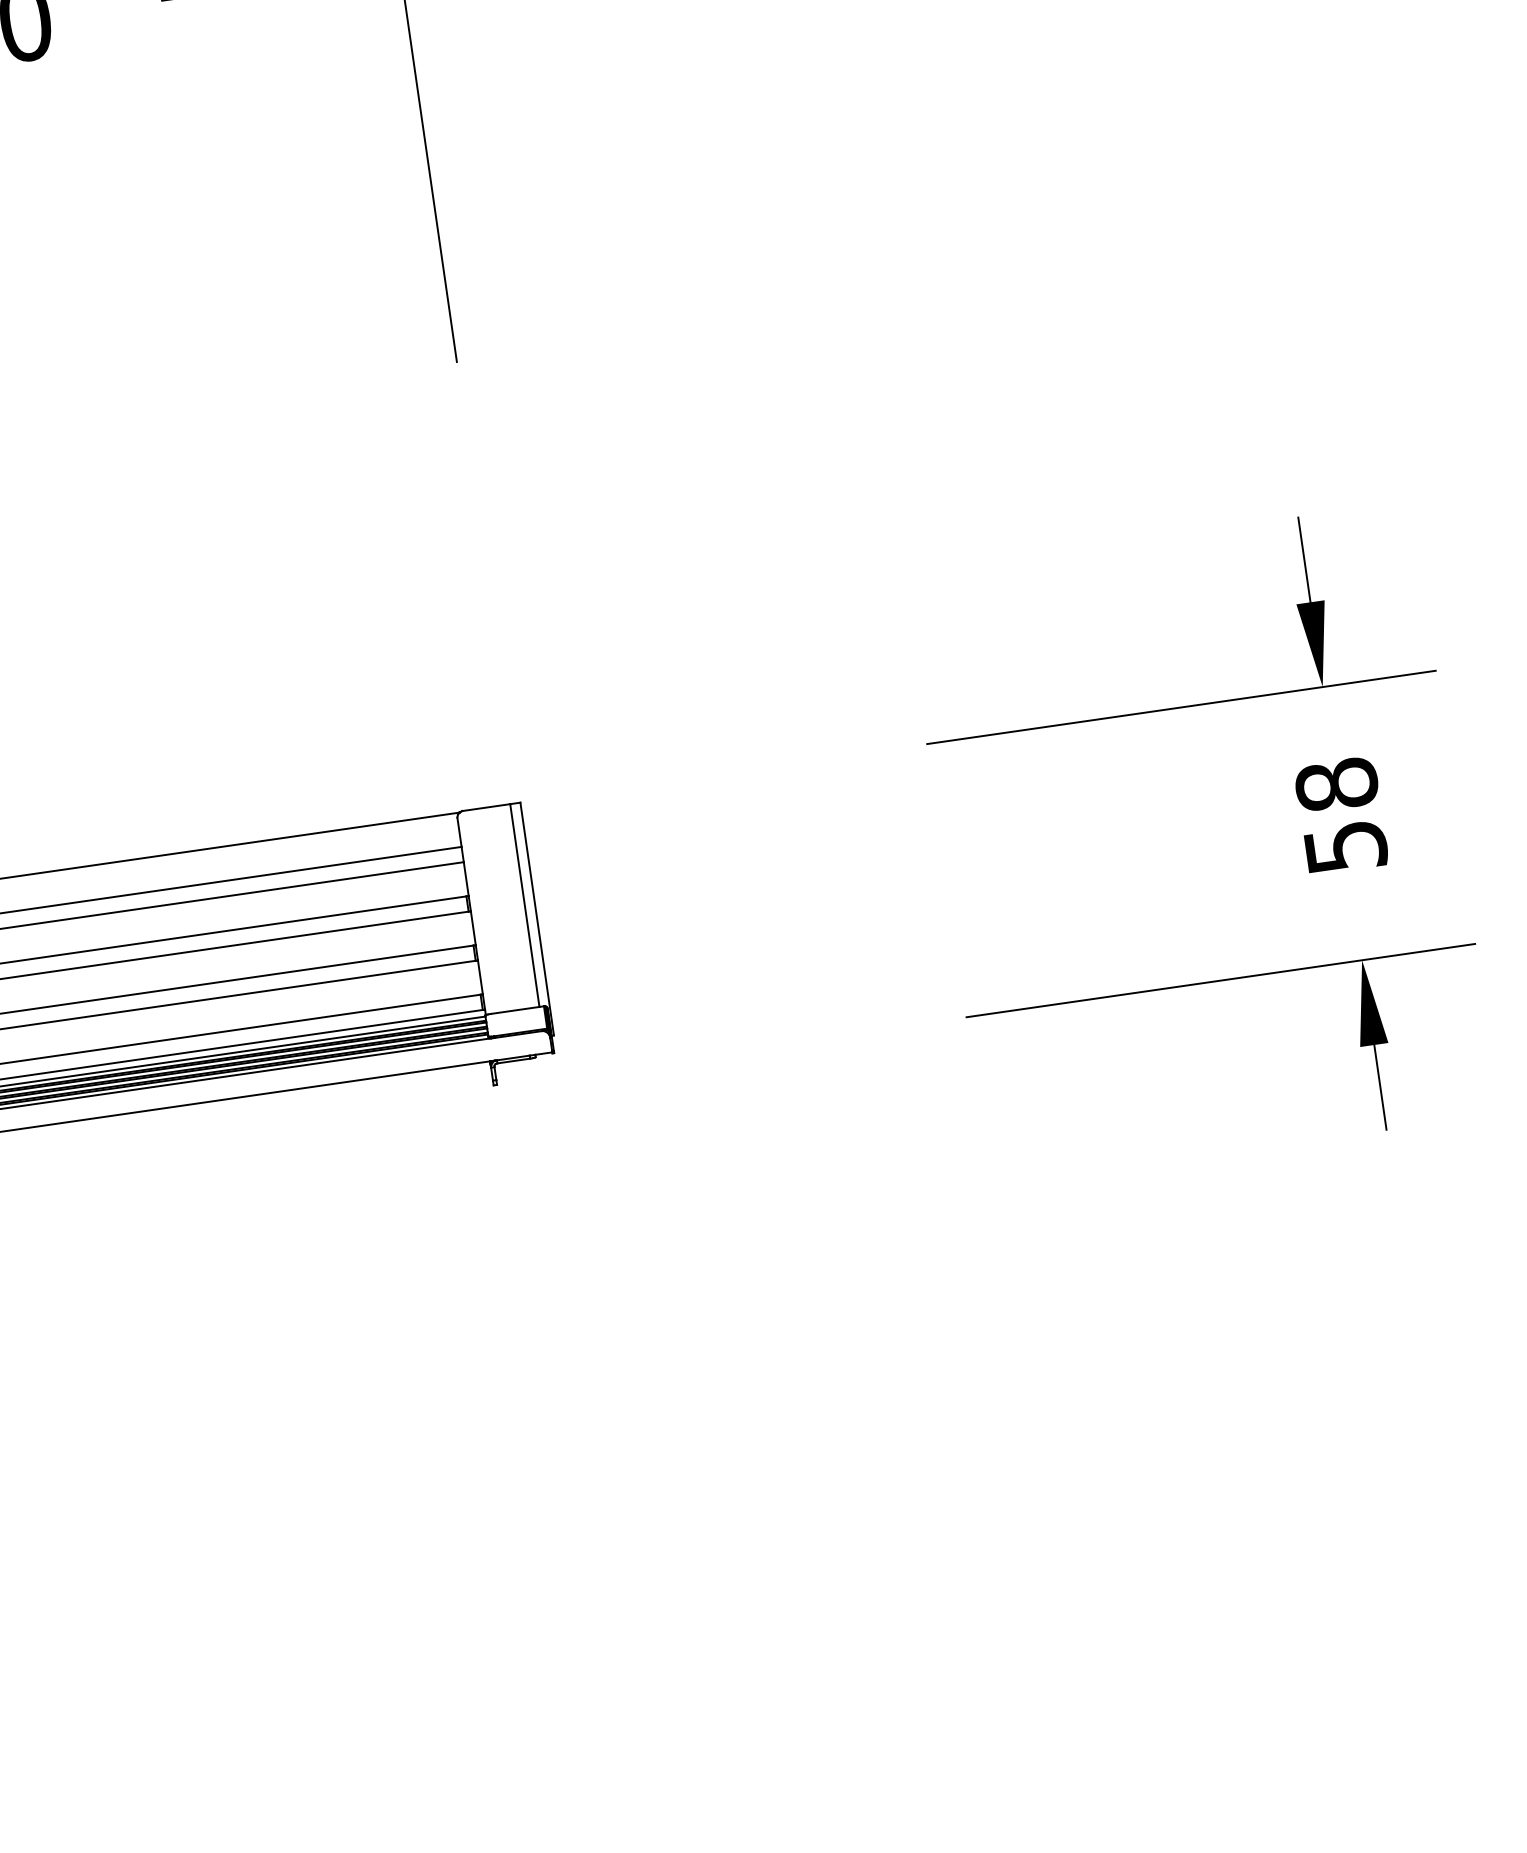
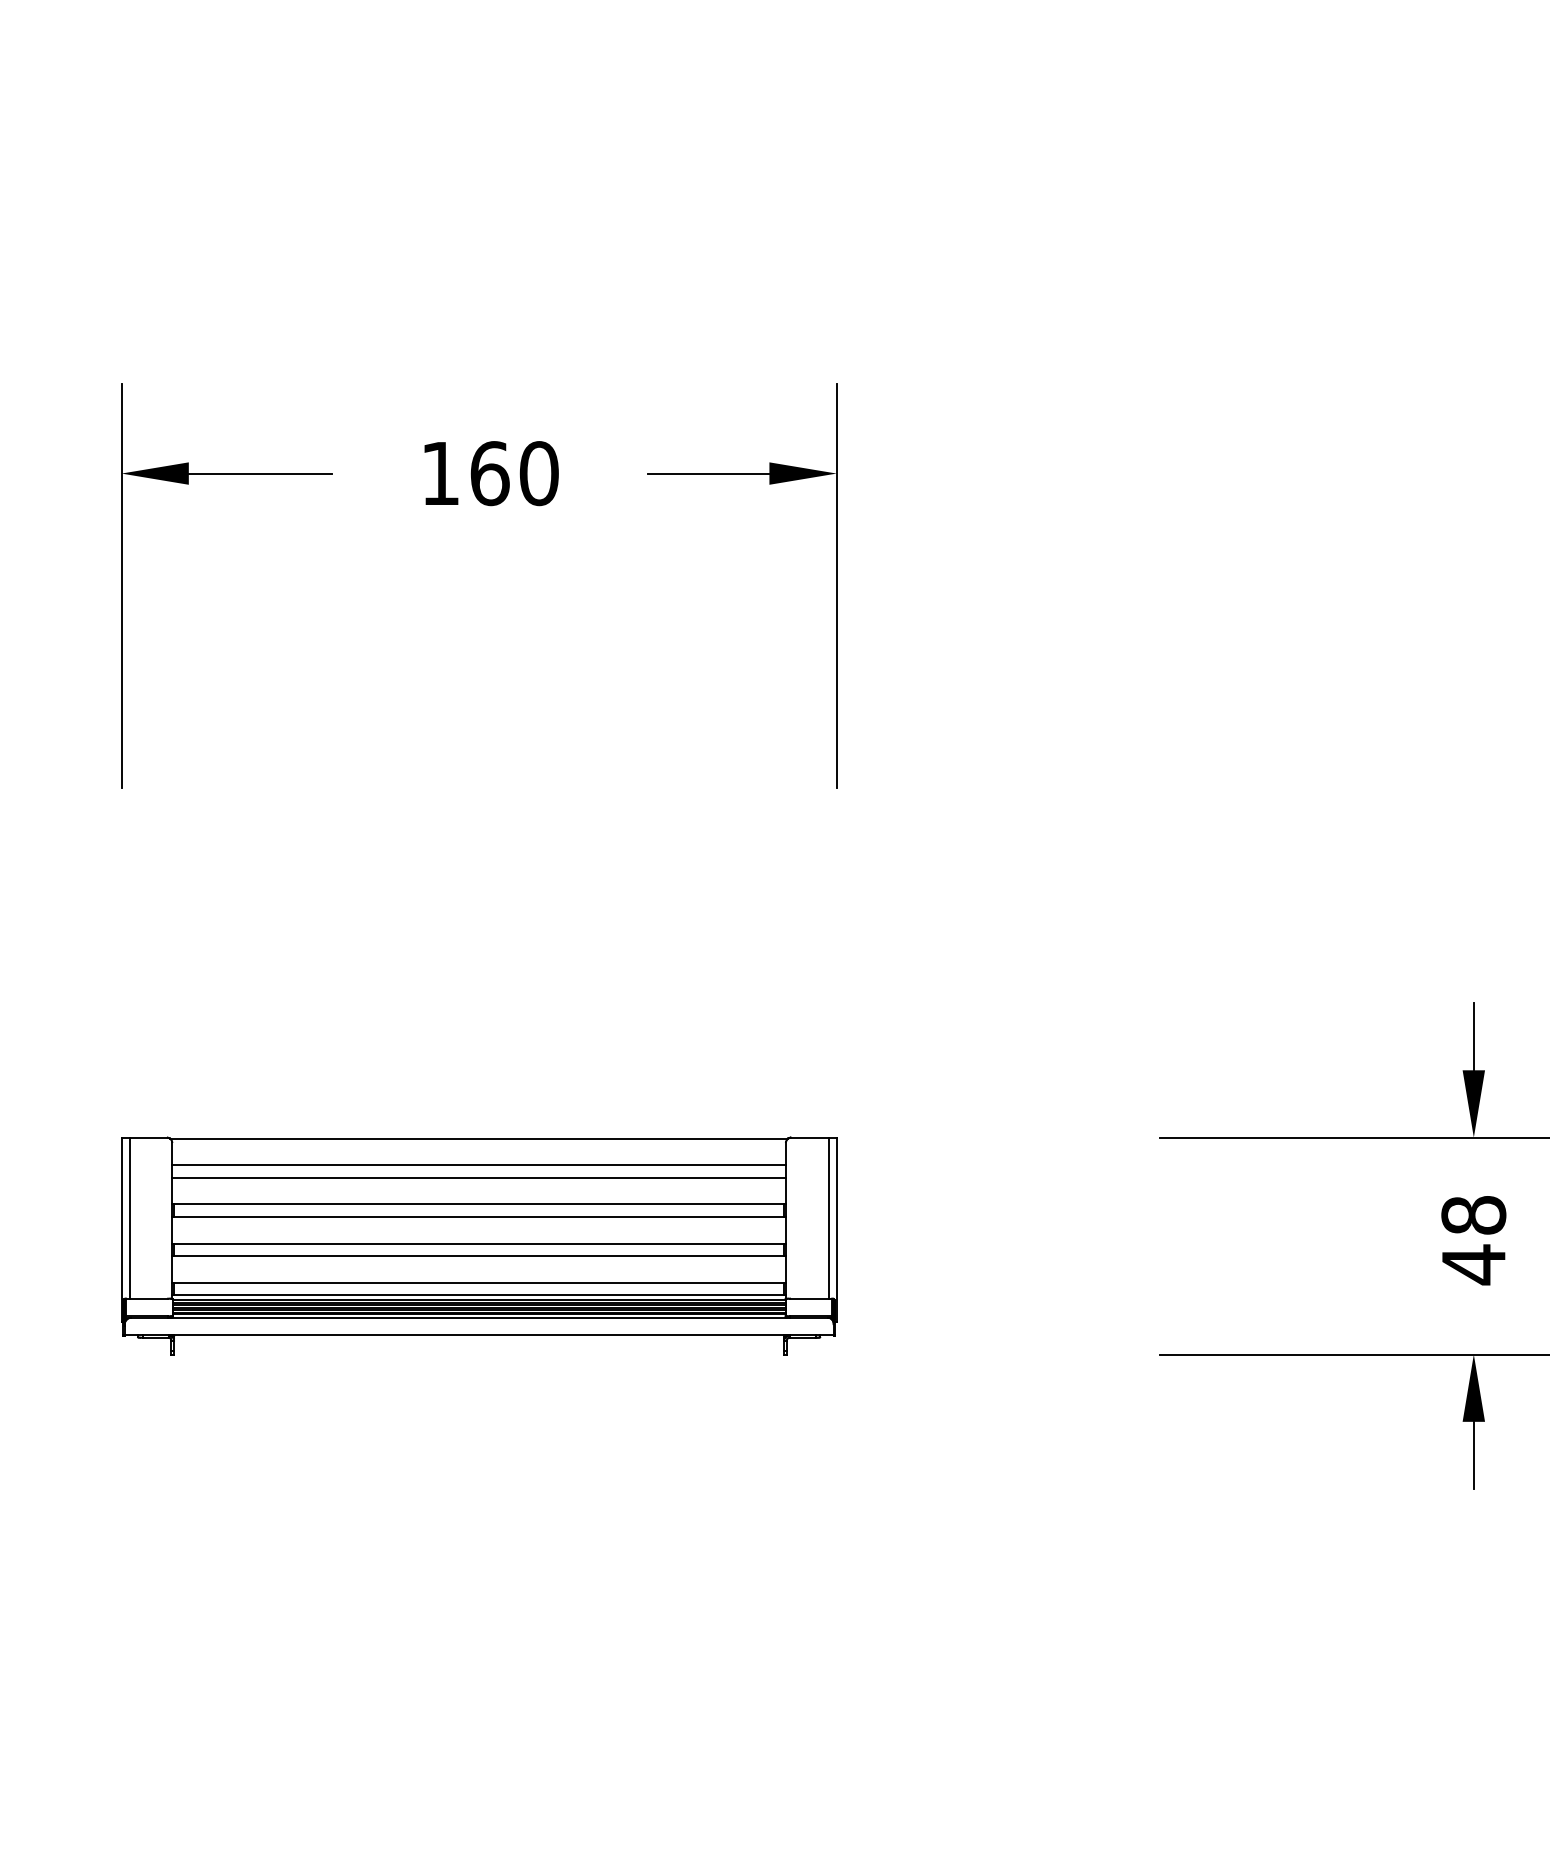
text: (1346, 846) -> (1474, 1264), 58 -> 48

